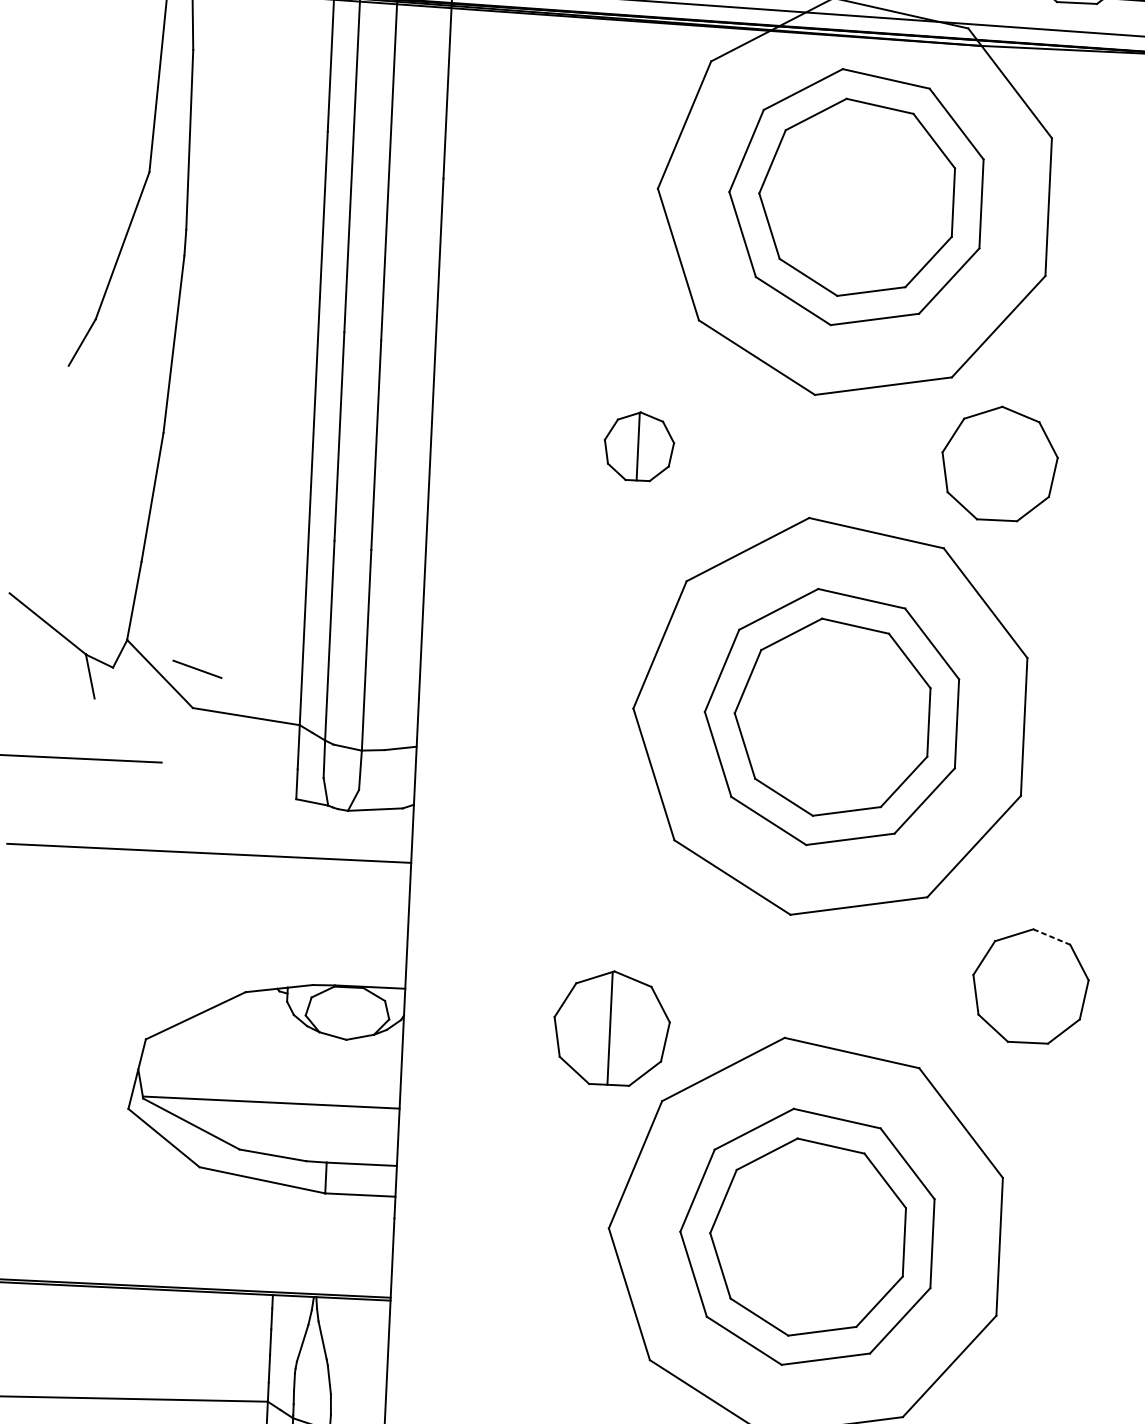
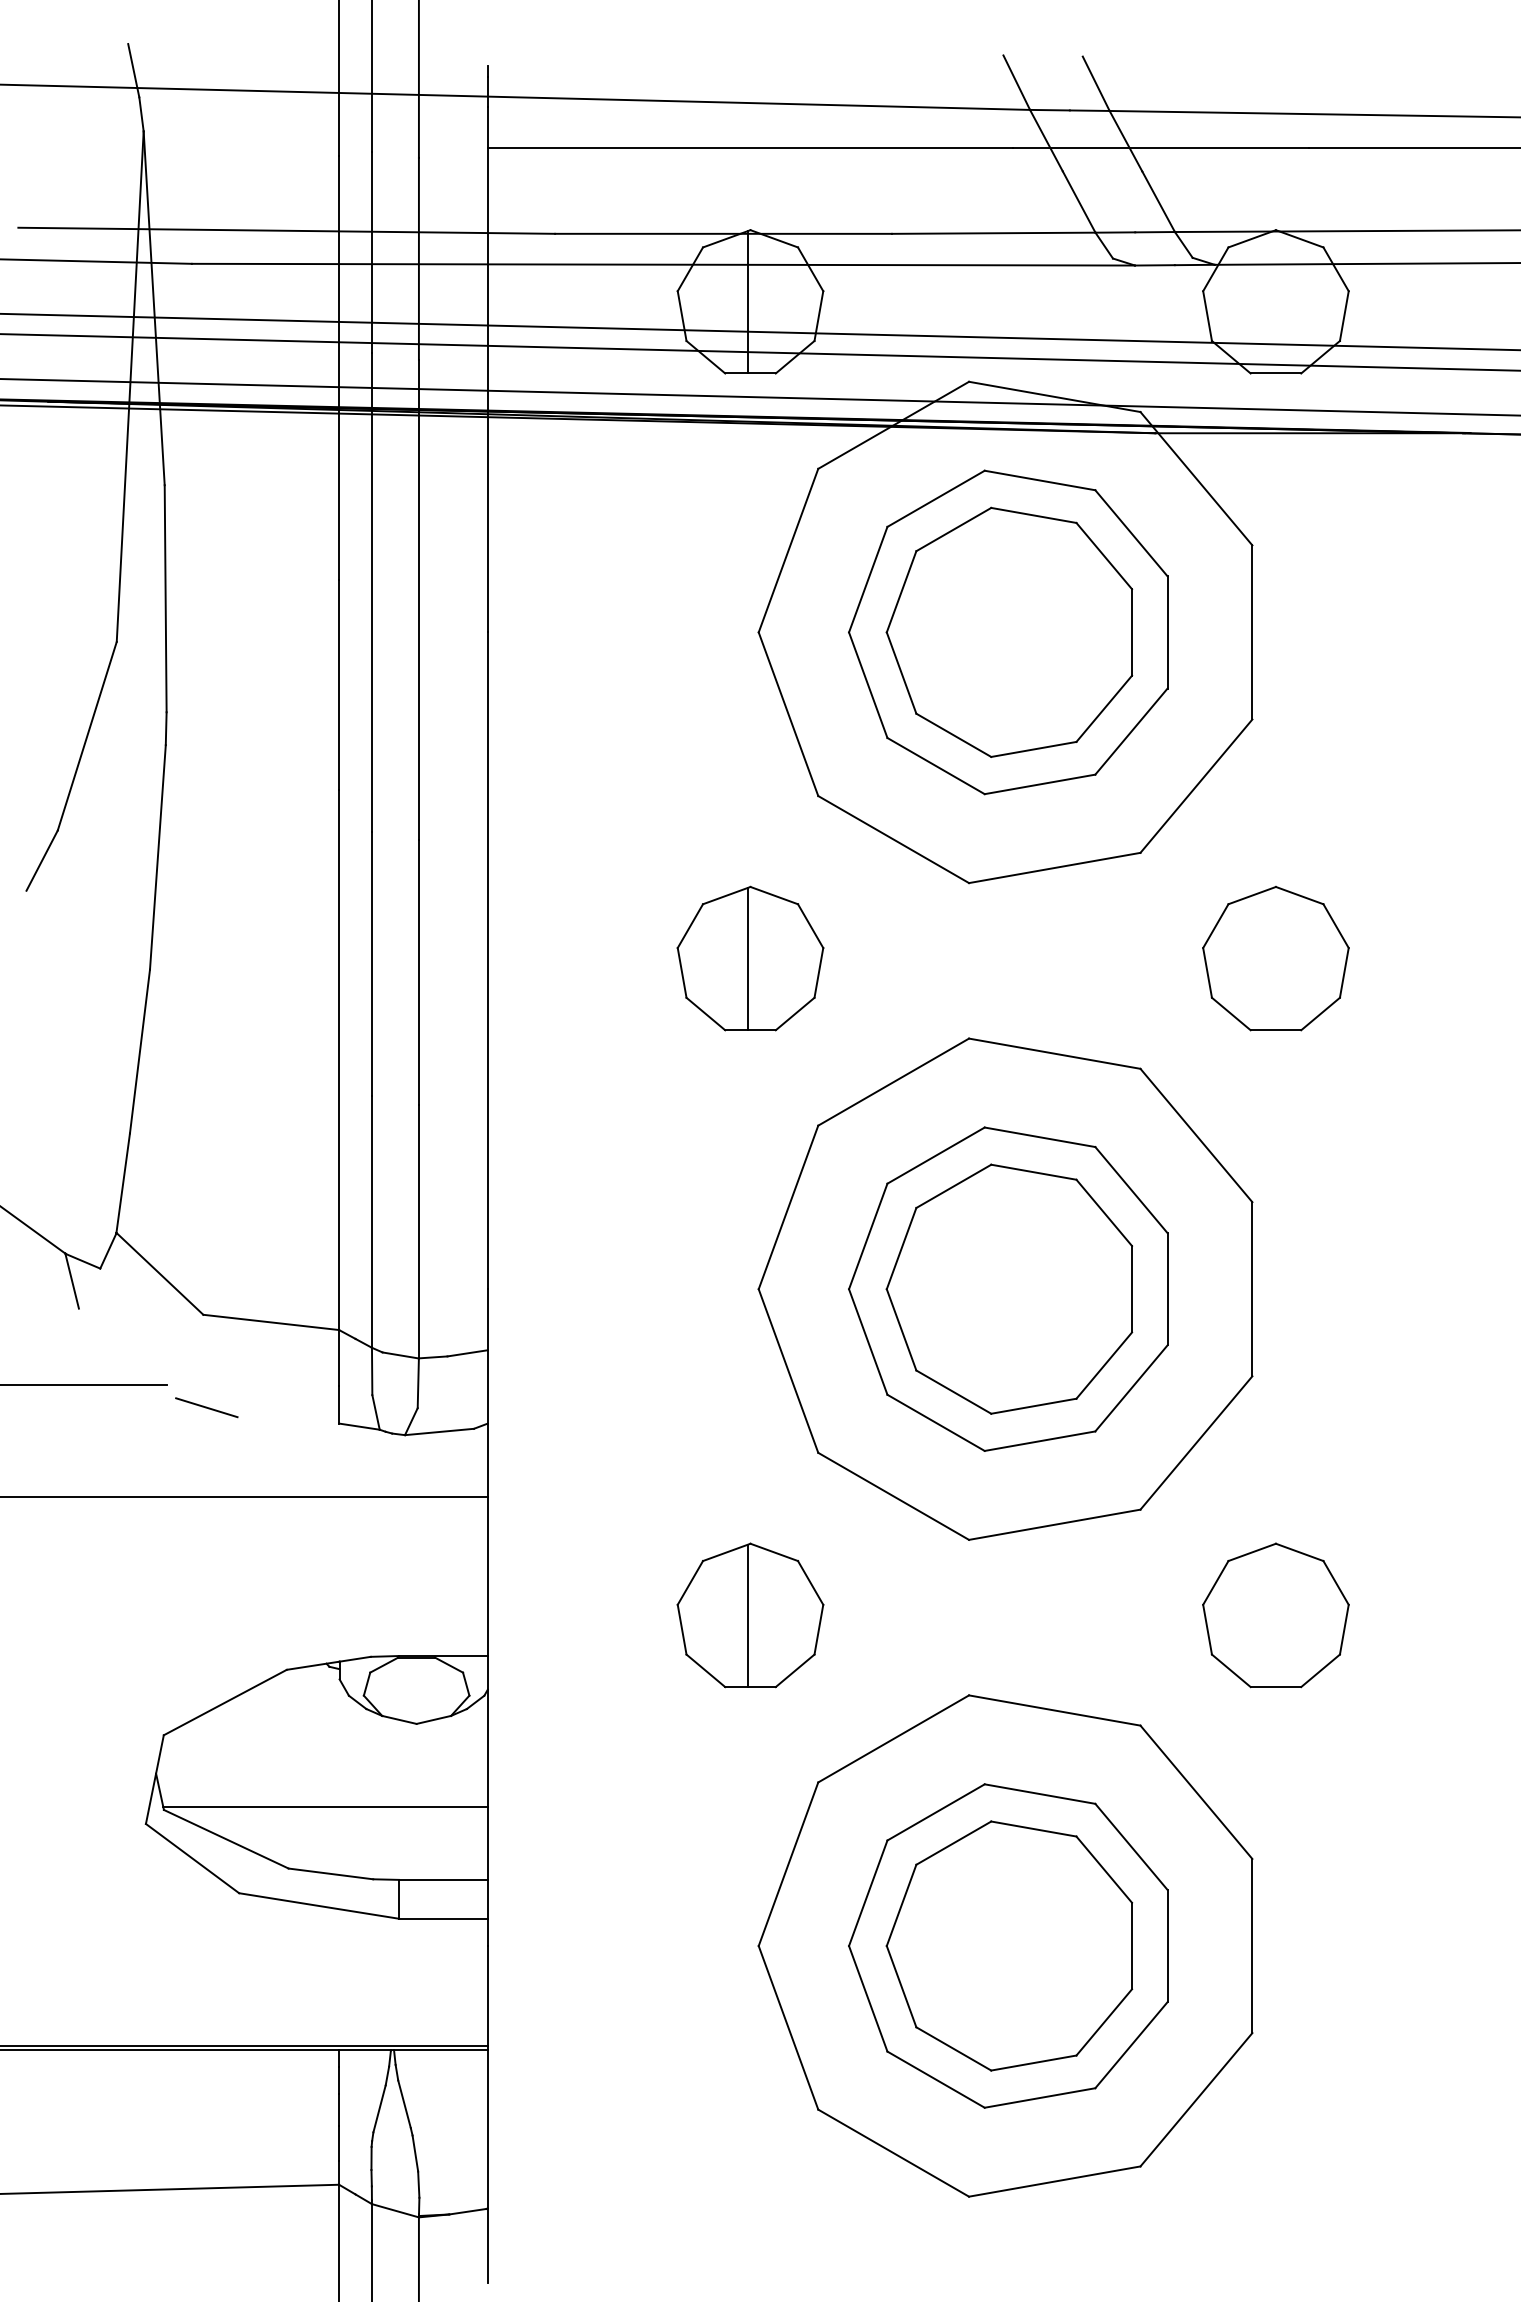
part: (639, 446) -> (750, 958), size x1.67
part: (999, 463) -> (1275, 958), moved
line: (197, 669) -> (206, 1407), moved
line: (1052, 937) -> (1300, 1552), dashed -> solid
part: (611, 1028) -> (750, 1615), moved

